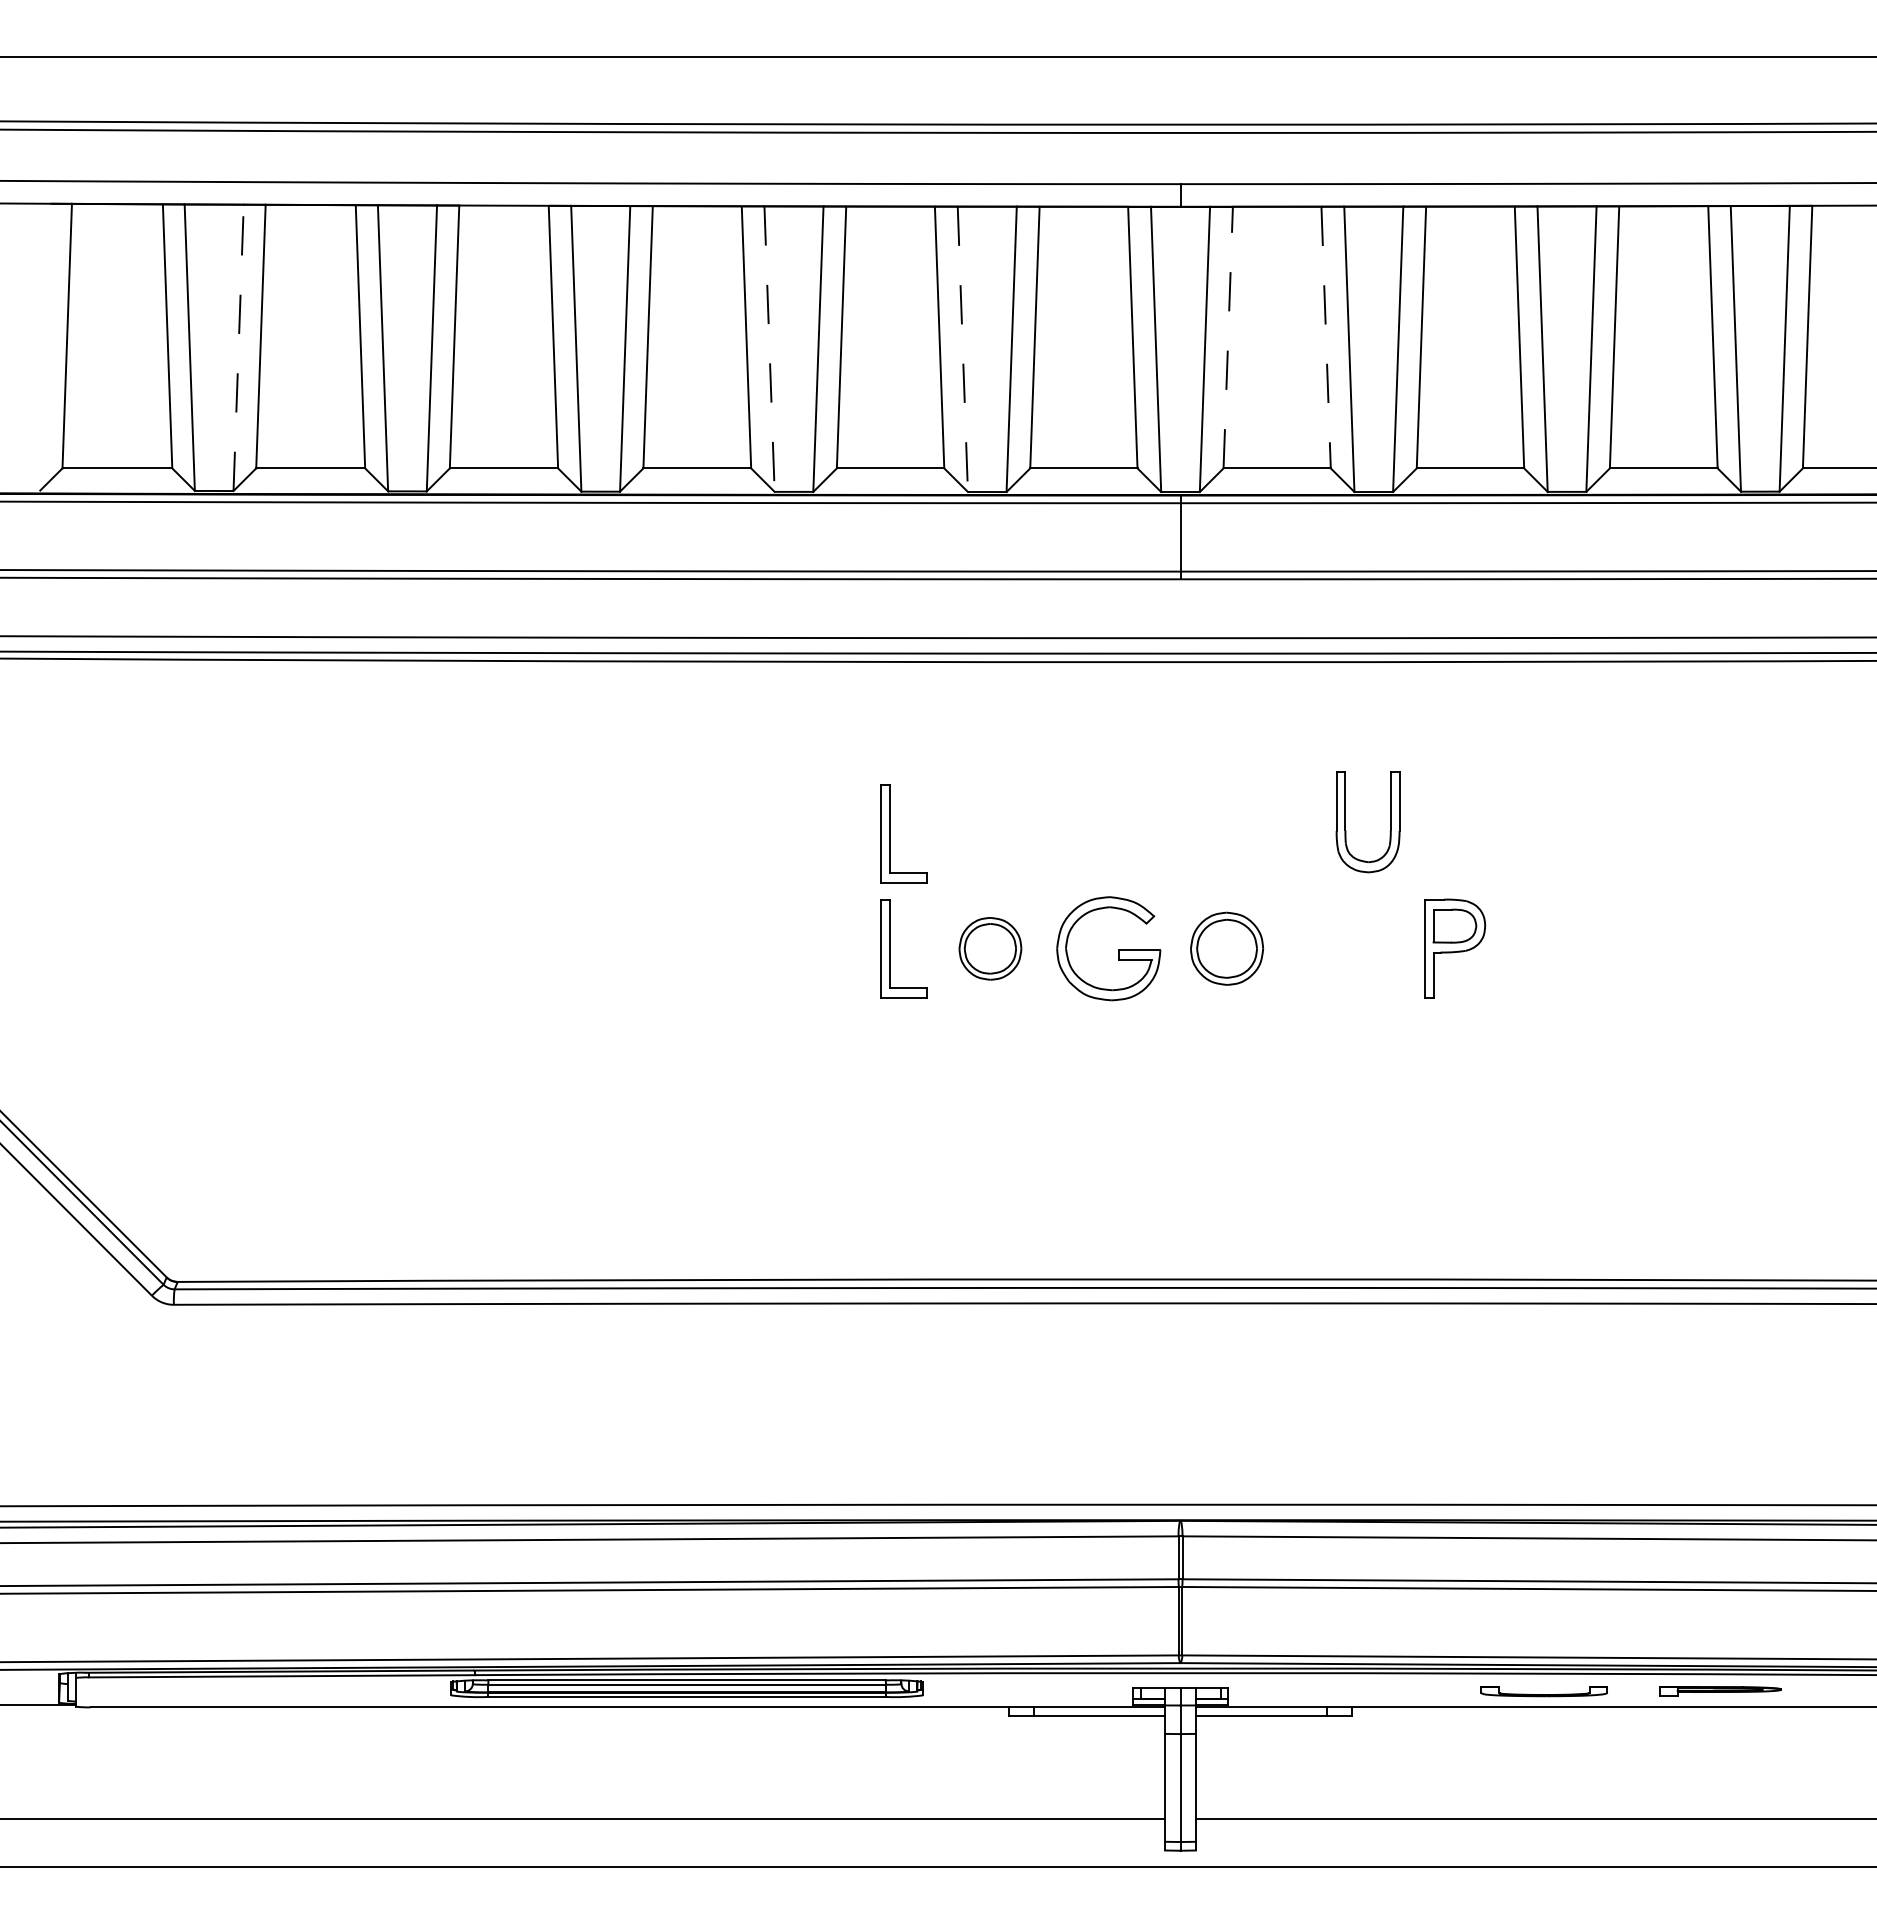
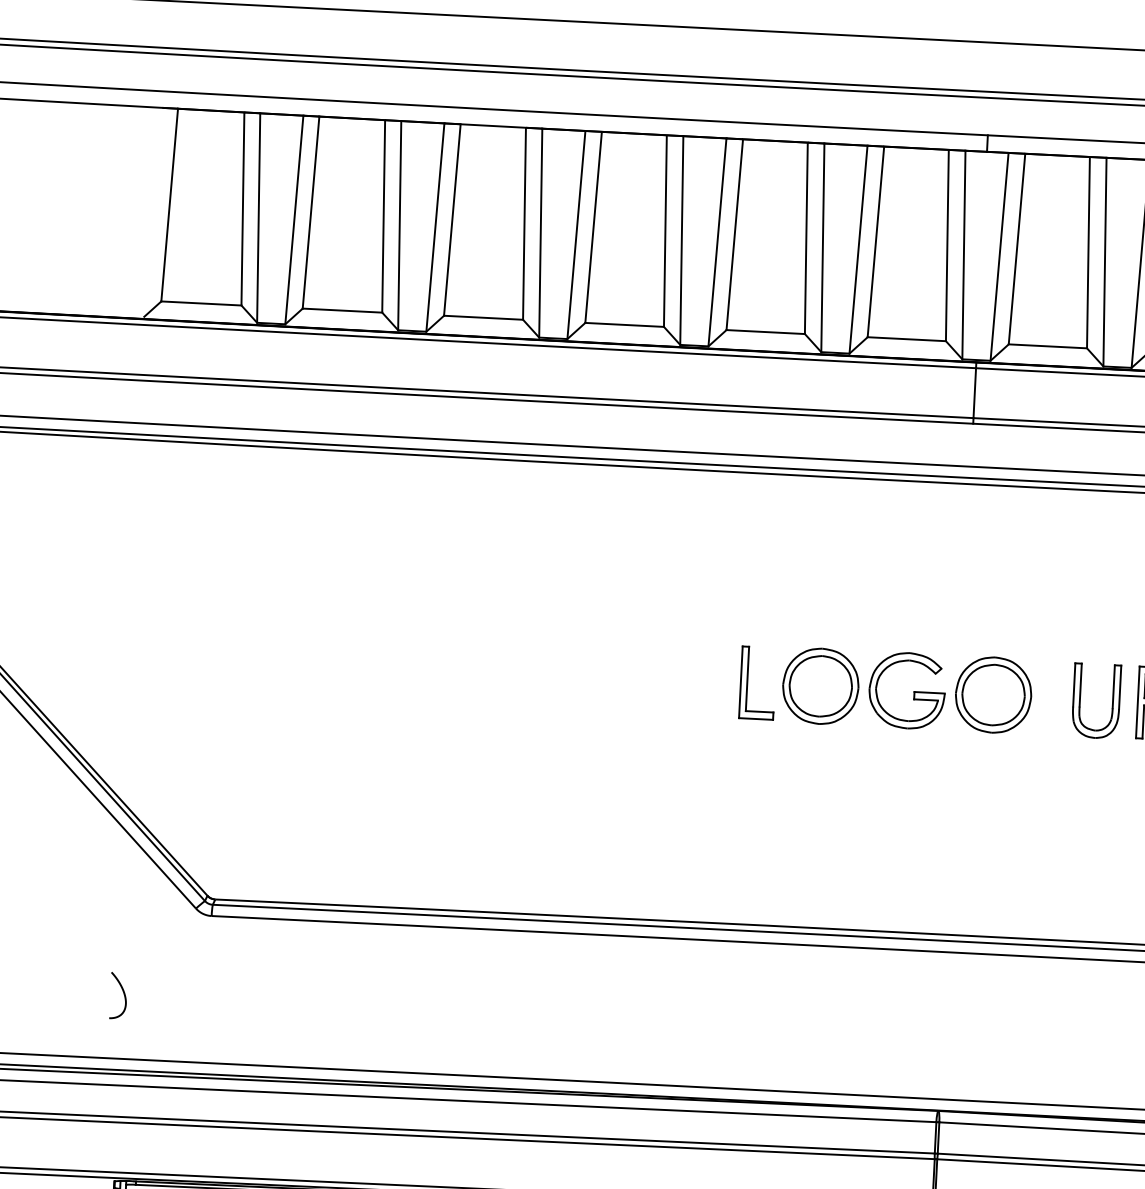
line: (1228, 337) -> (1017, 249), dashed -> solid
line: (1326, 337) -> (1088, 252), dashed -> solid
line: (238, 347) -> (294, 219), dashed -> solid
line: (769, 349) -> (681, 240), dashed -> solid
line: (962, 349) -> (822, 247), dashed -> solid
part: (1345, 822) -> (1079, 700), moved
part: (890, 833) -> (752, 598), removed
part: (990, 948) -> (820, 686), size x1.67
part: (1226, 948) -> (993, 694), size x1.43
curve: (58, 1416) -> (123, 993), added

